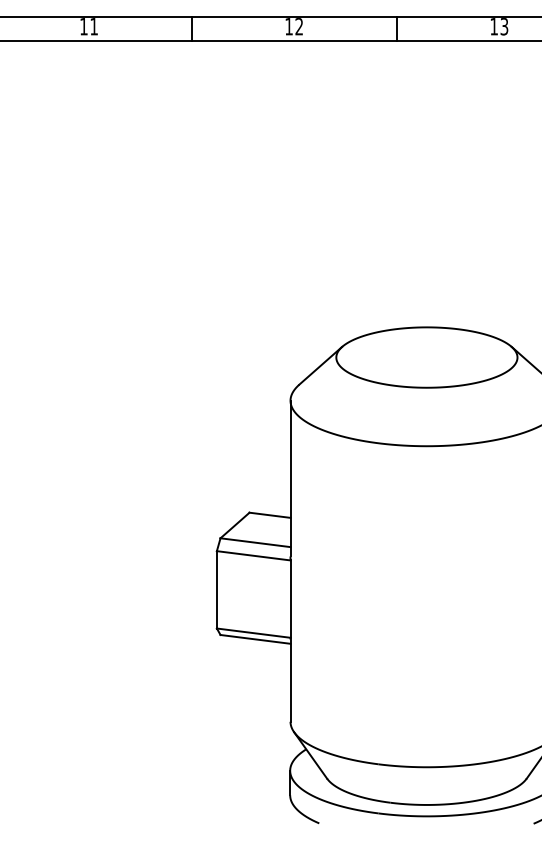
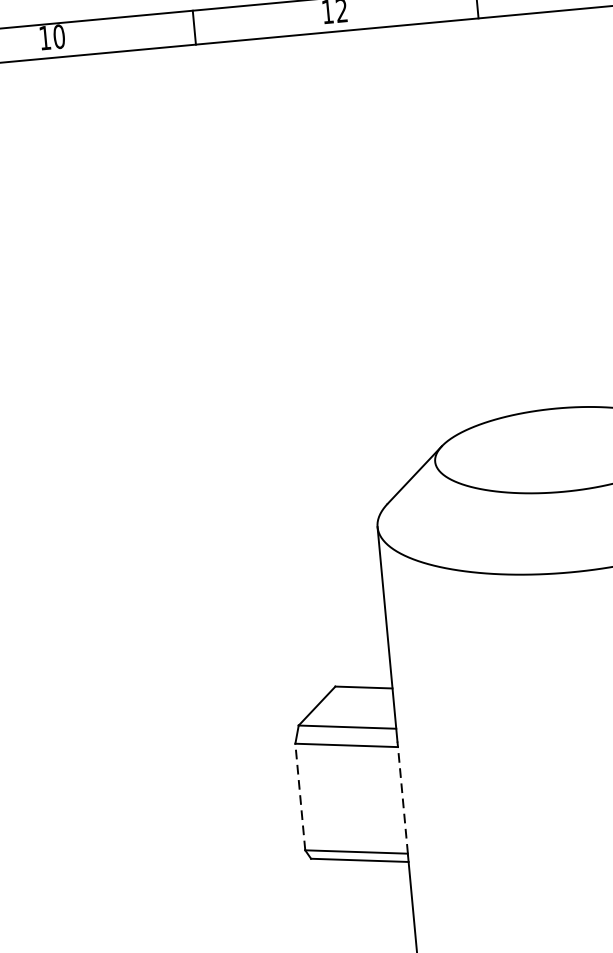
text: (94, 26) -> (59, 36), 11 -> 10
line: (216, 589) -> (299, 796), solid -> dashed
line: (290, 599) -> (402, 800), solid -> dashed

